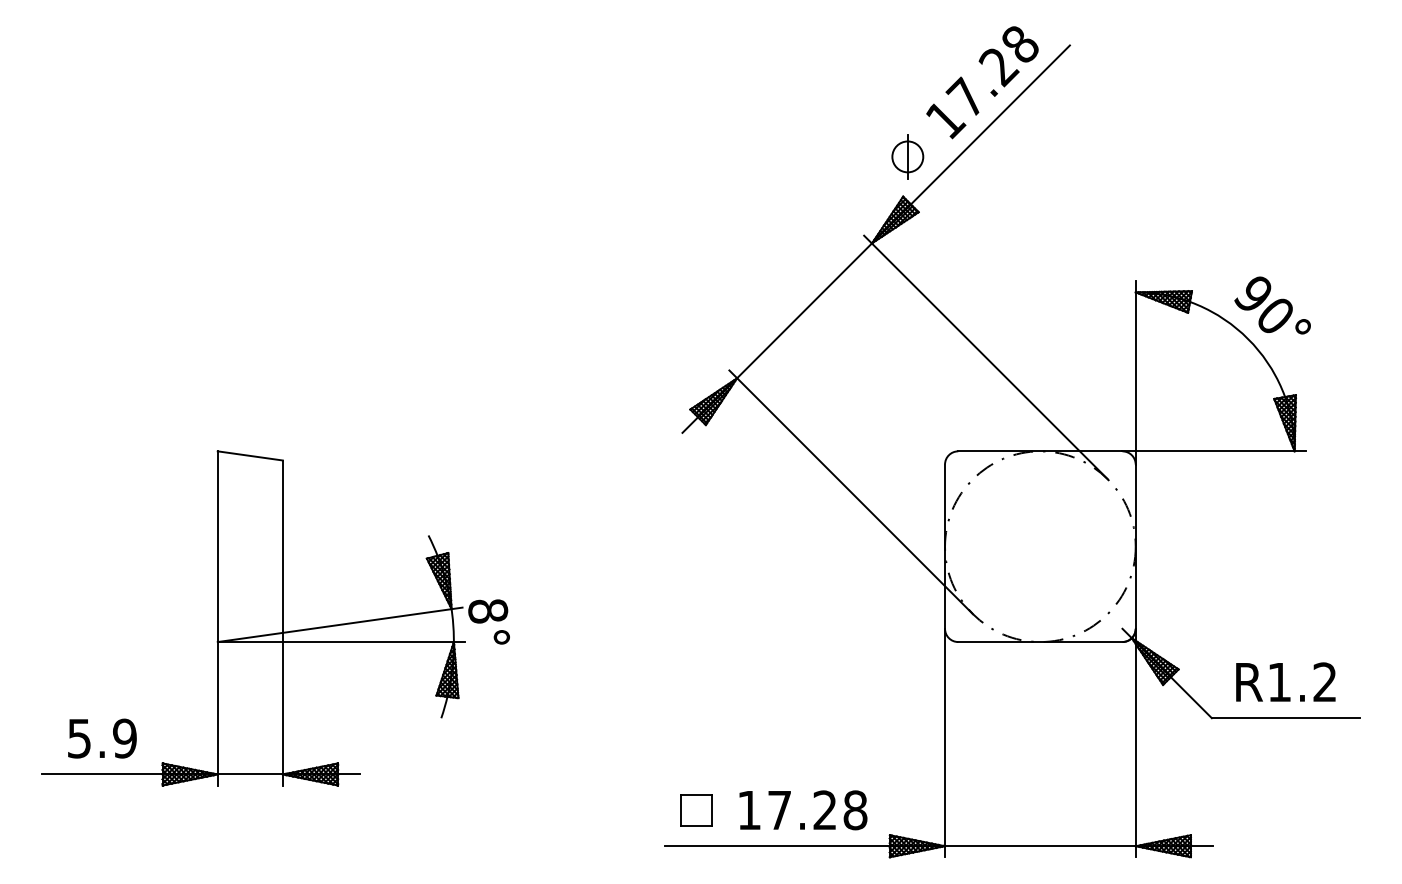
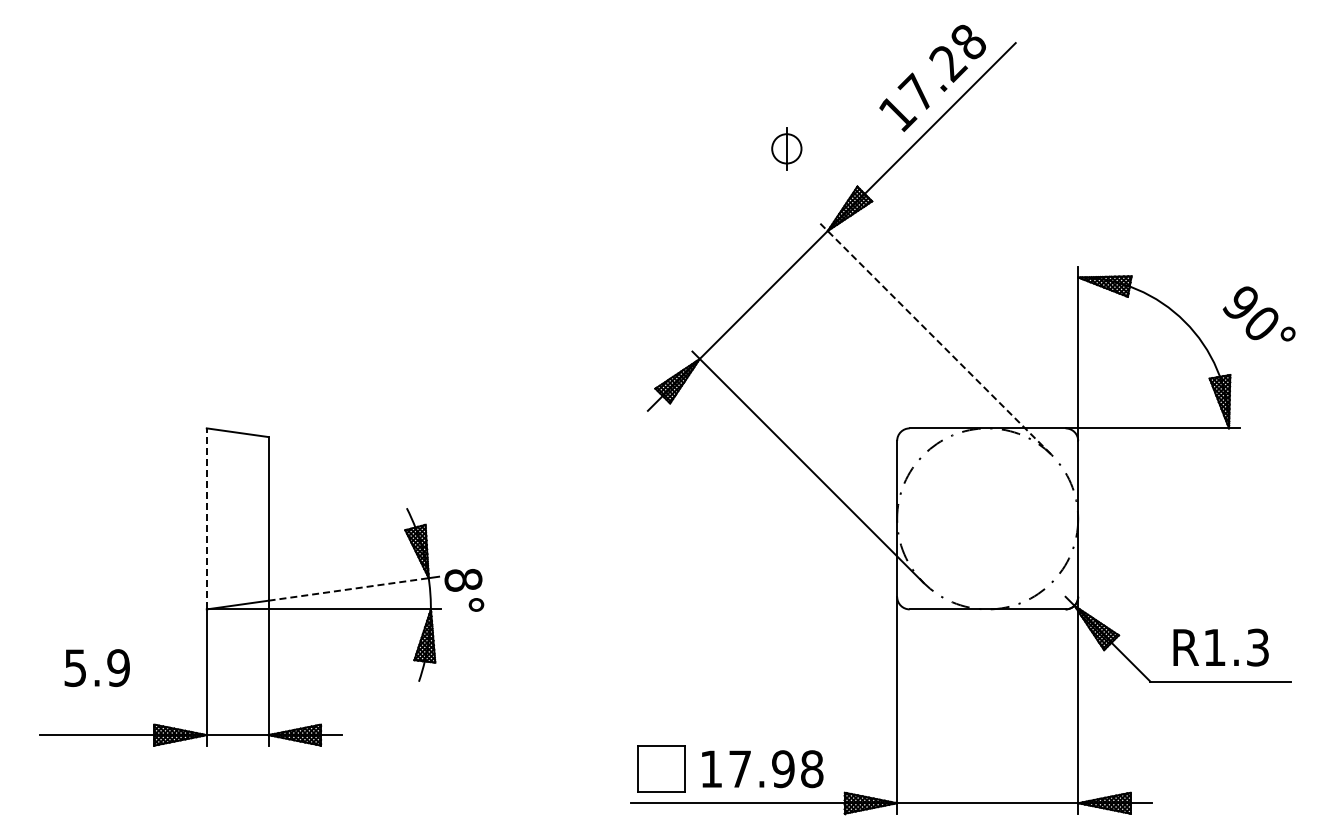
part: (907, 156) -> (786, 148), moved
text: (1271, 305) -> (1258, 313), moved
line: (986, 357) -> (936, 339), solid -> dashed
line: (217, 546) -> (206, 518), solid -> dashed
line: (367, 621) -> (348, 589), solid -> dashed
text: (1324, 682) -> (1257, 647), R1.2 -> R1.3
text: (101, 738) -> (96, 667), moved
part: (695, 810) -> (660, 769), size x1.6
text: (825, 810) -> (783, 769), 17.28 -> 17.98

